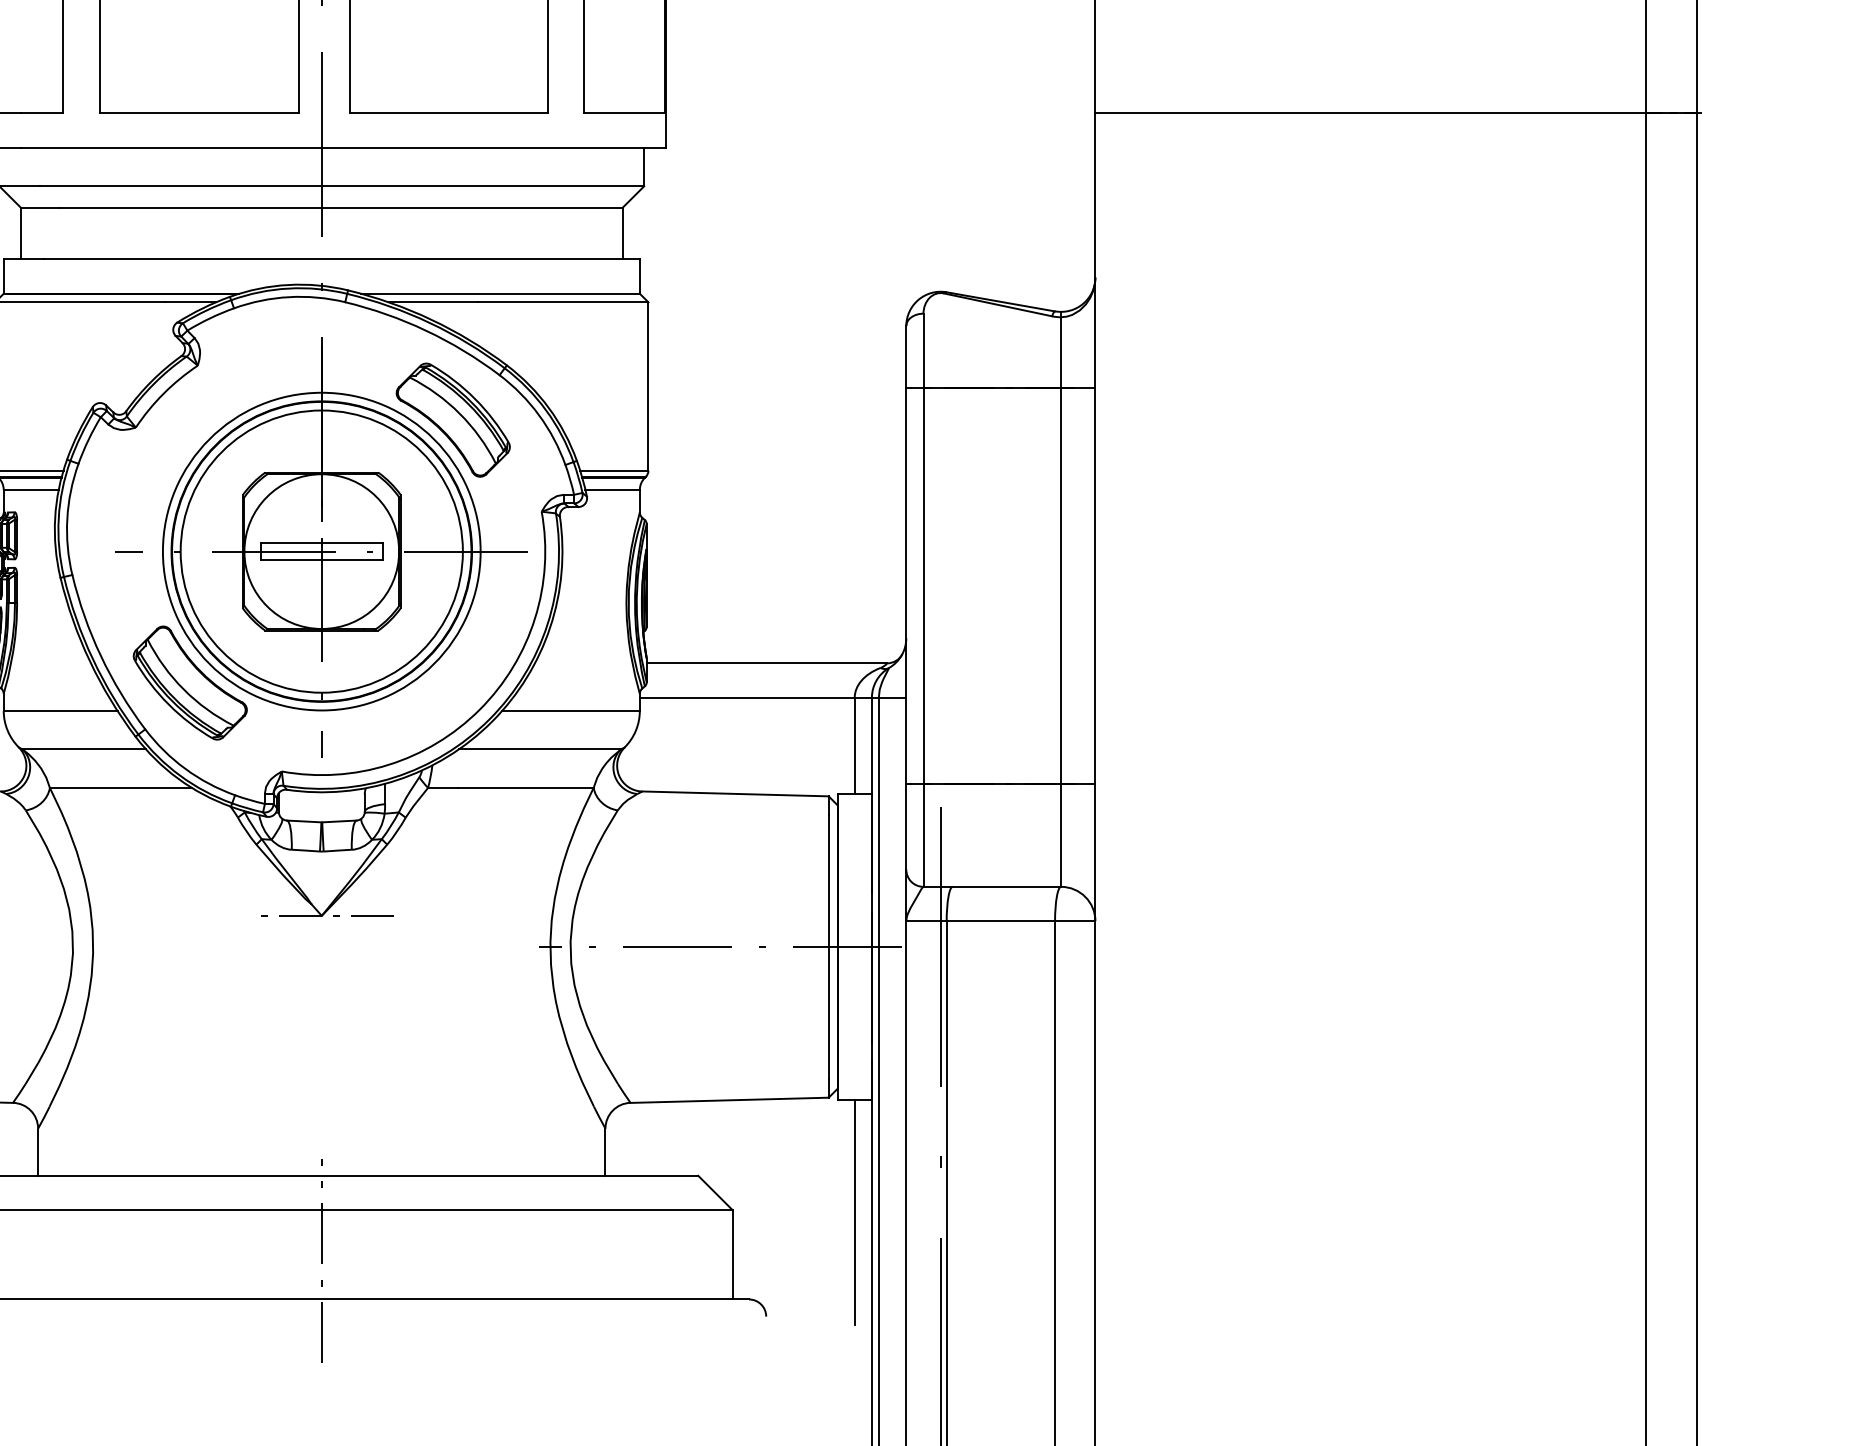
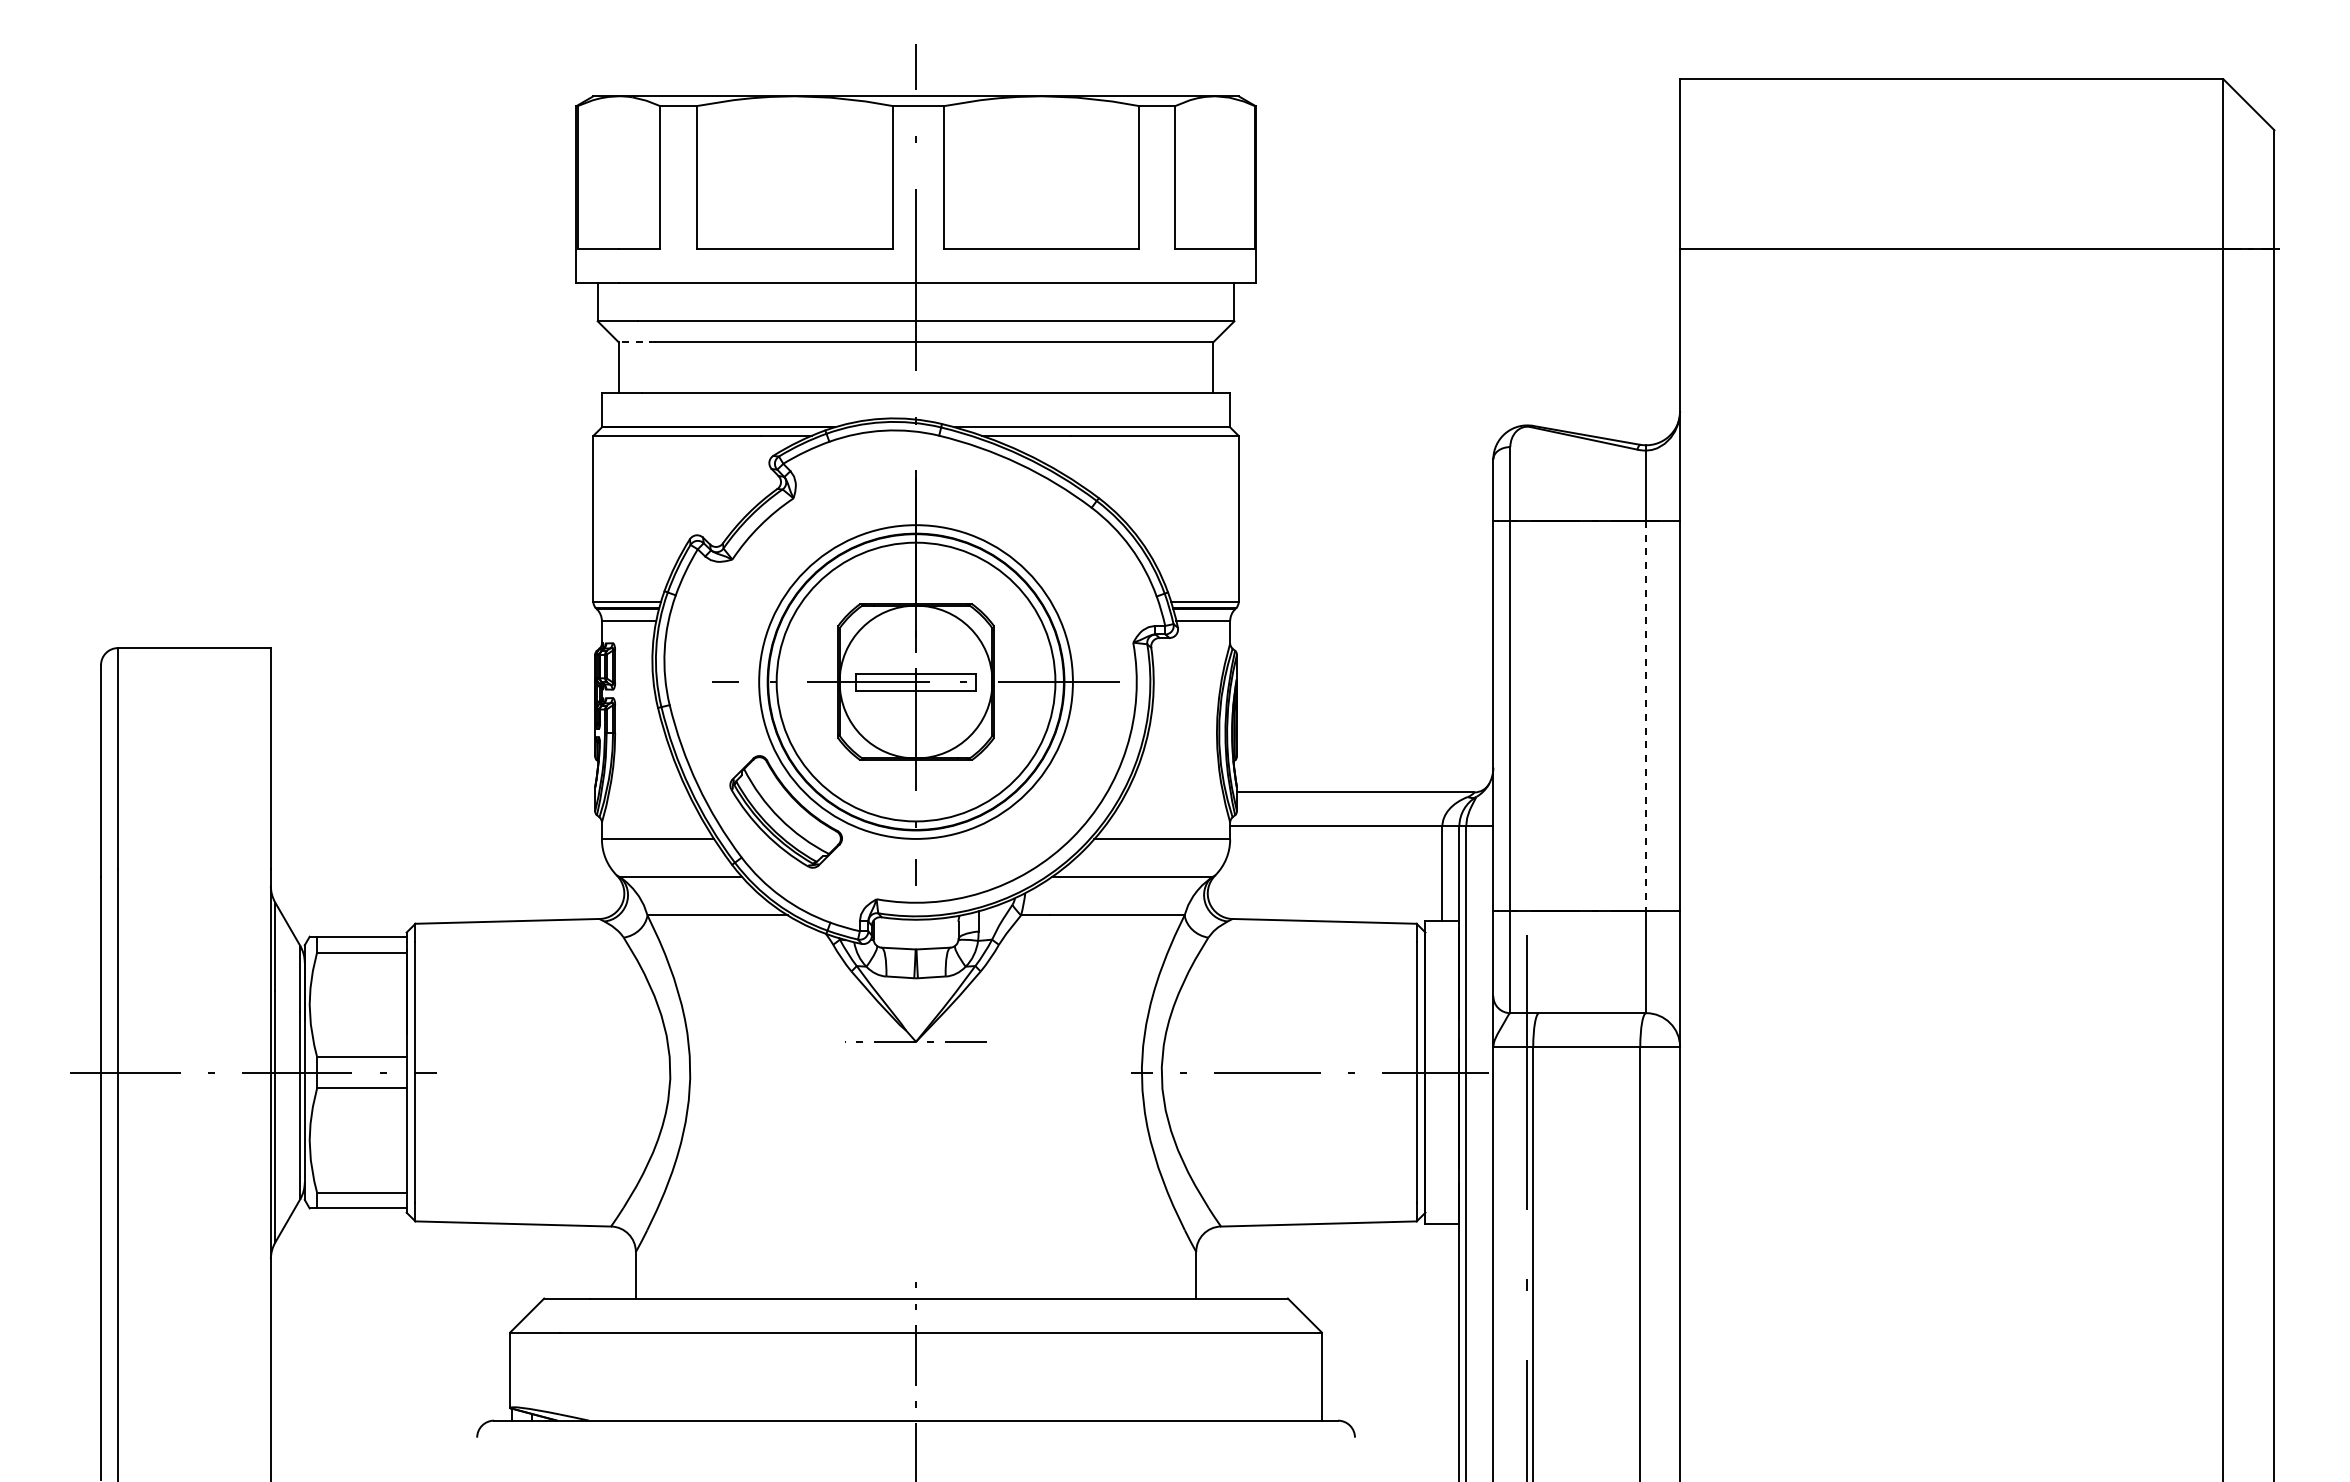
line: (39, 207) -> (637, 342), solid -> dashed
part: (452, 420) -> (1045, 552), removed
line: (1061, 586) -> (1646, 716), solid -> dashed
line: (854, 1212) -> (1442, 1334), removed

